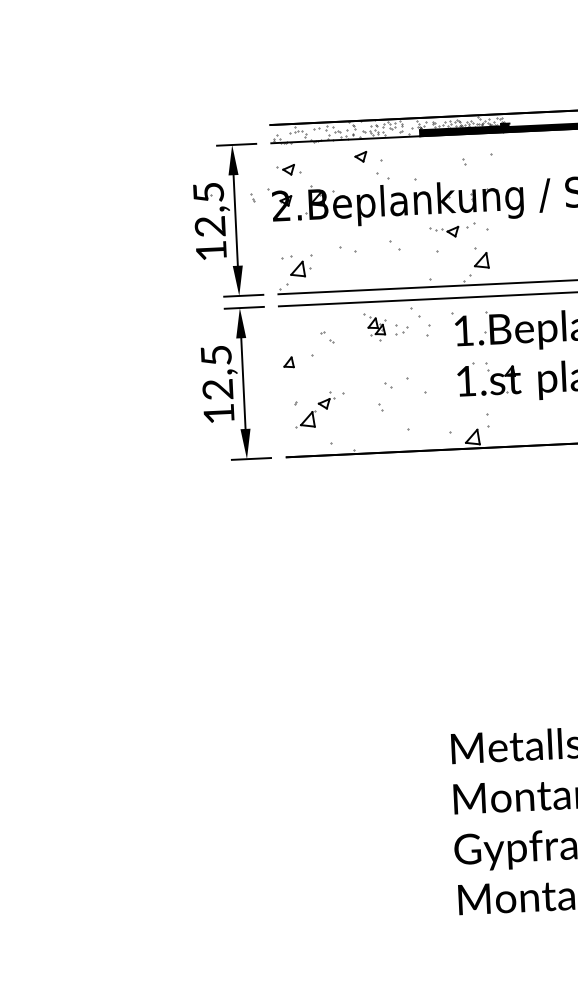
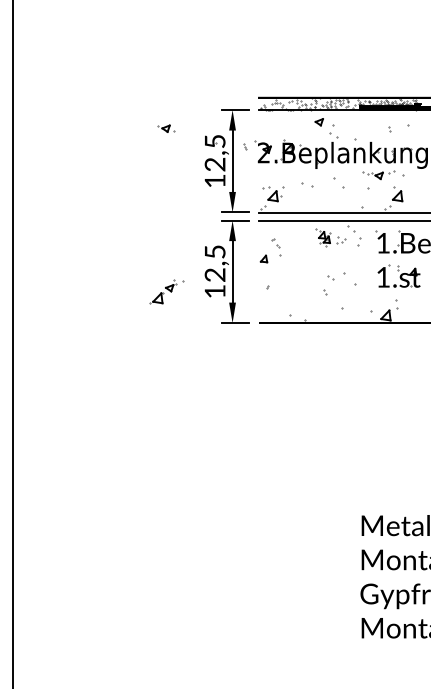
part: (289, 169) -> (166, 128), moved
part: (394, 245) -> (339, 183), size x1.6
part: (326, 337) -> (275, 243), moved
part: (319, 409) -> (166, 291), moved

